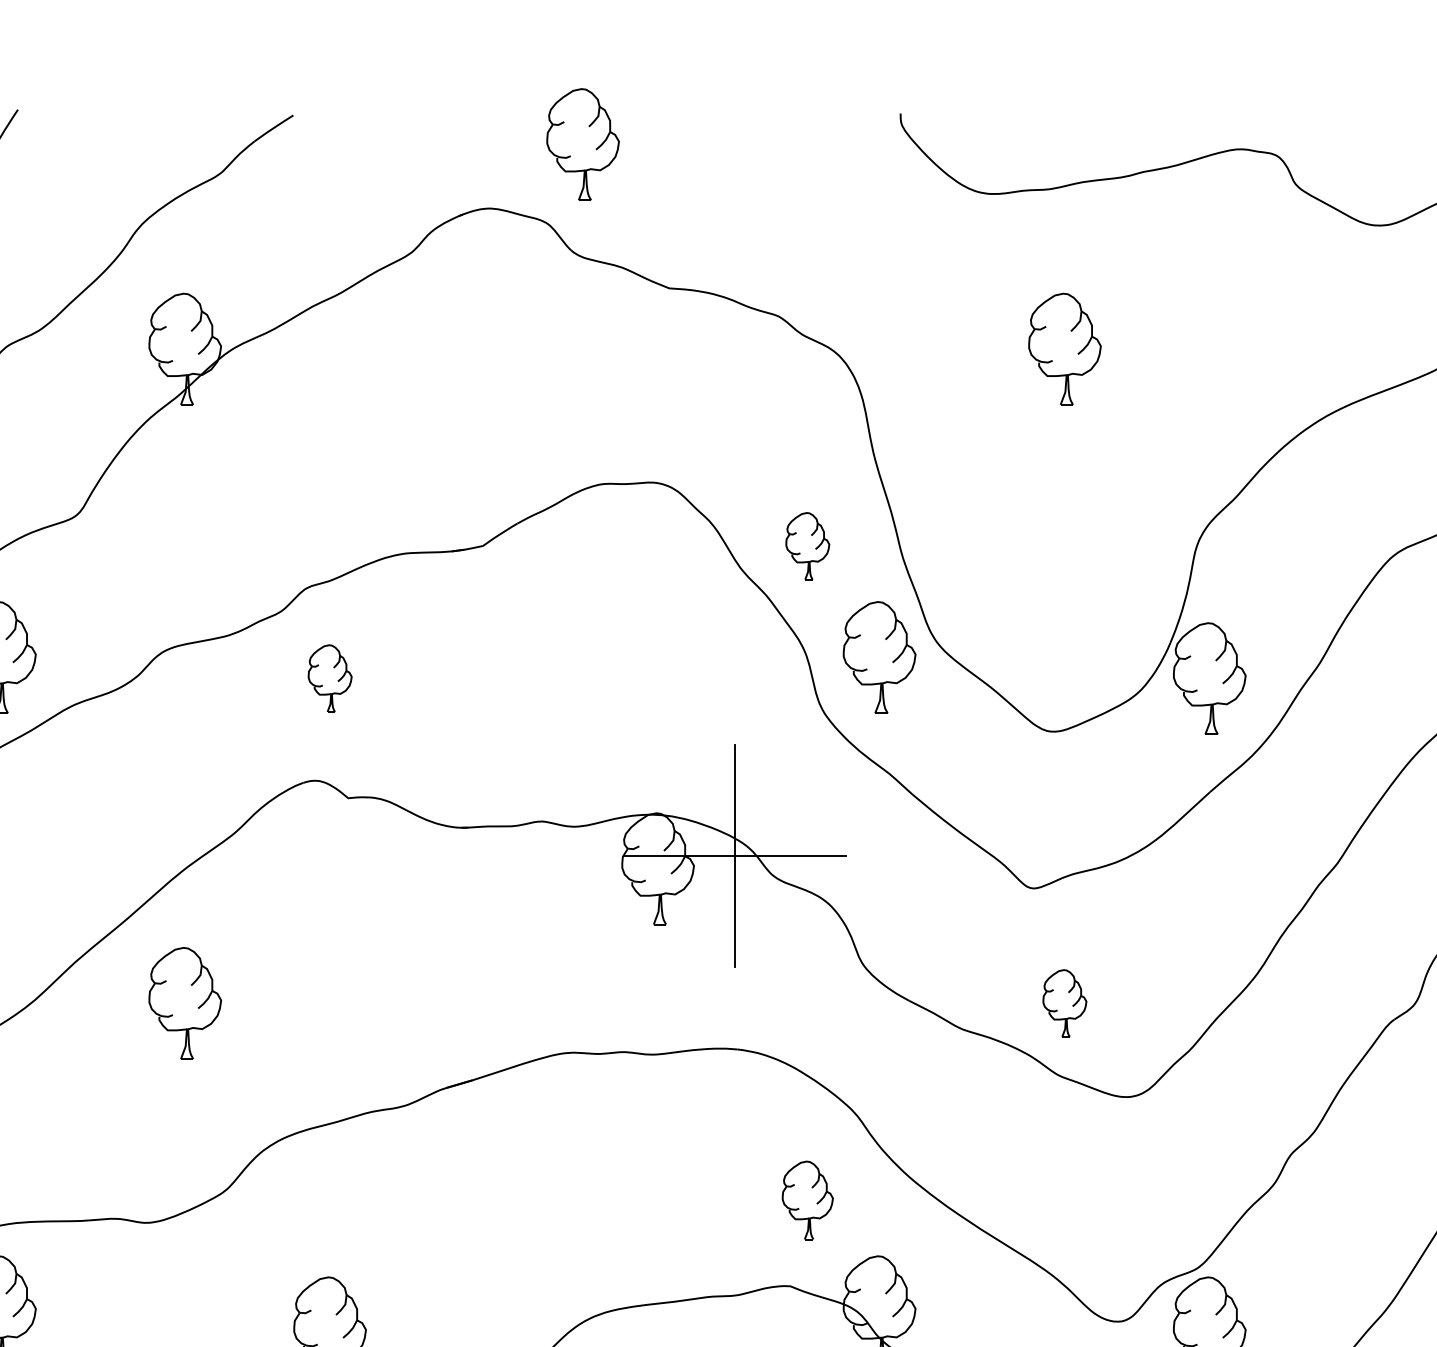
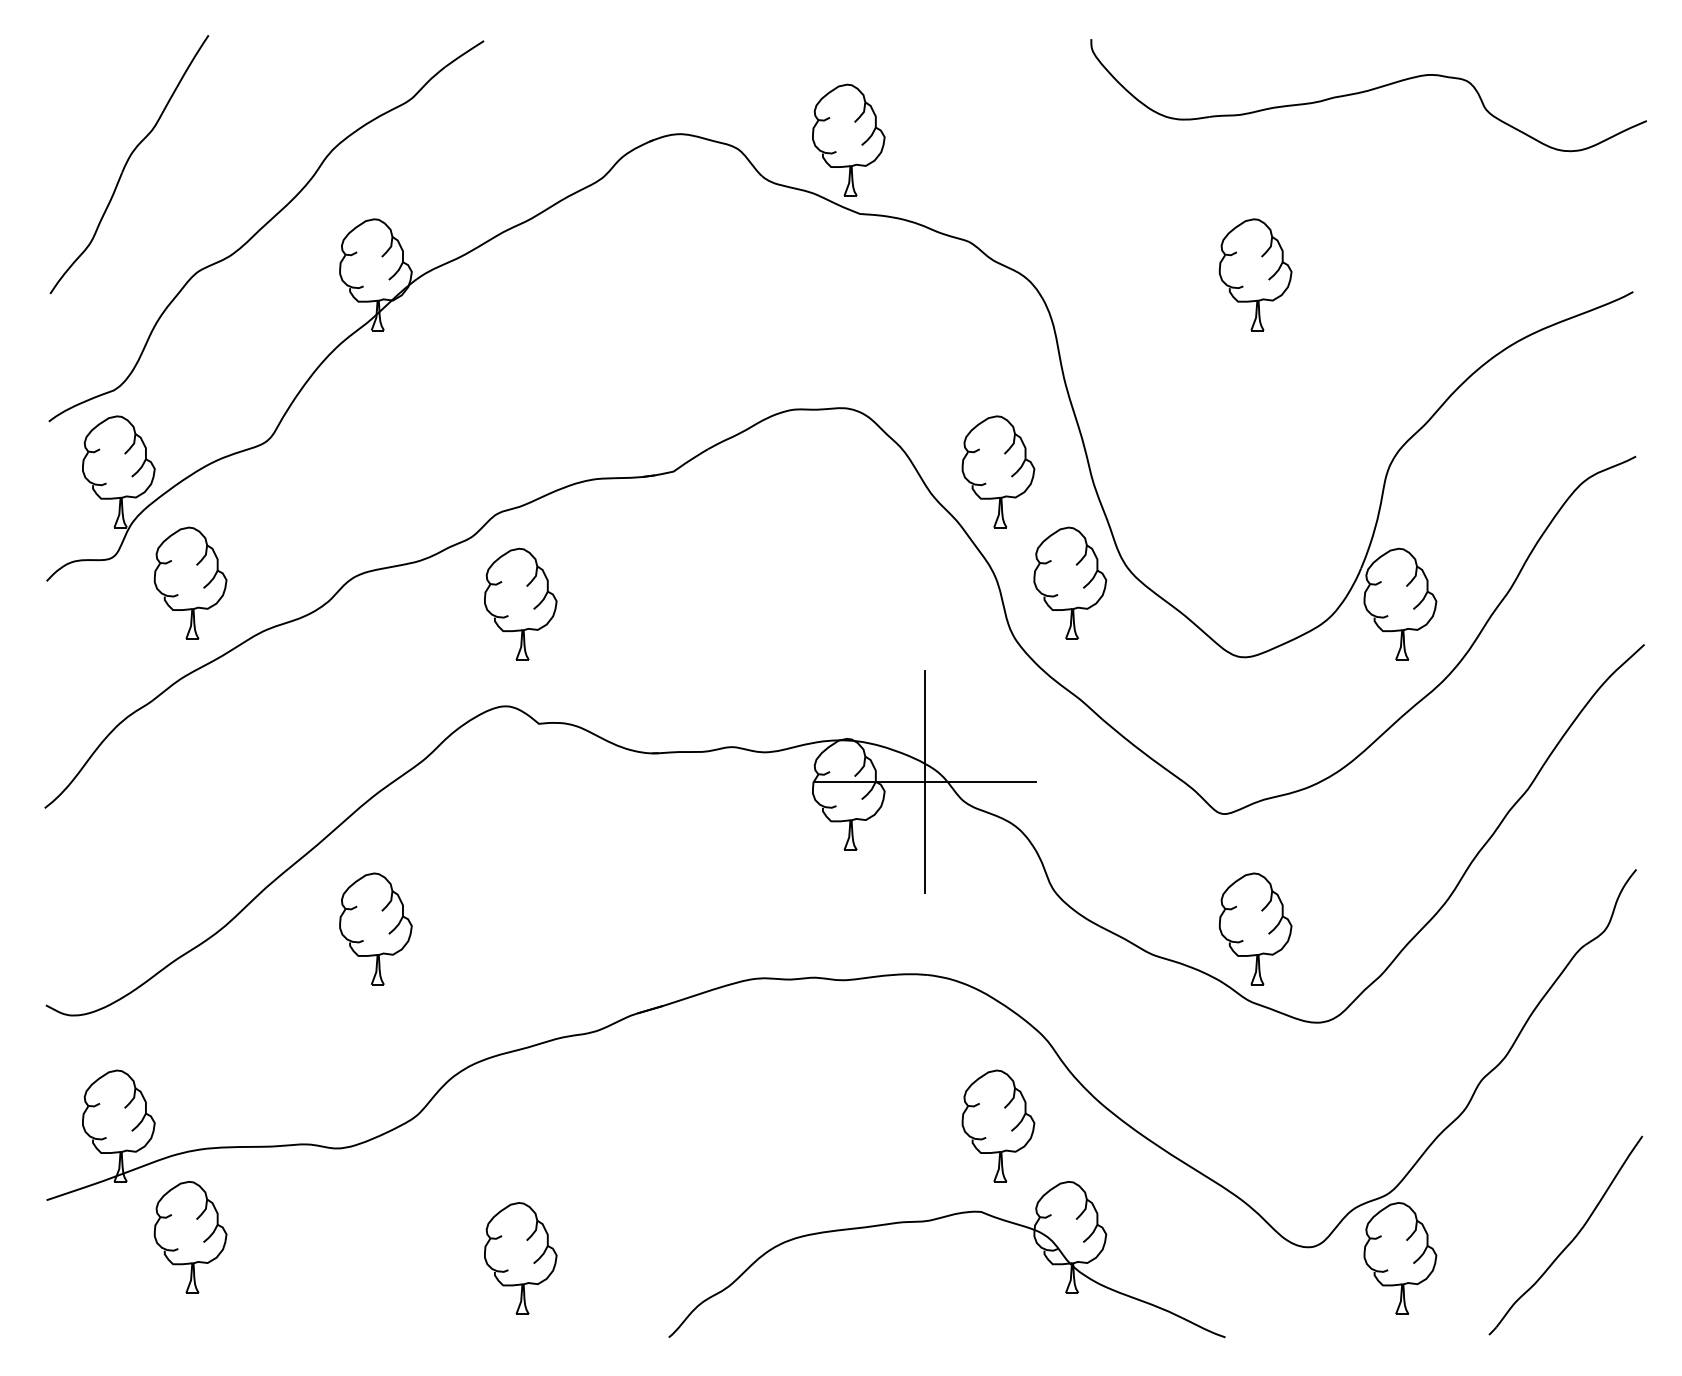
part: (582, 143) -> (848, 139), moved
part: (807, 545) -> (998, 471), size x1.67
part: (329, 677) -> (520, 603), size x1.67
part: (1064, 1002) -> (1255, 928), size x1.67
part: (807, 1199) -> (998, 1125), size x1.43

